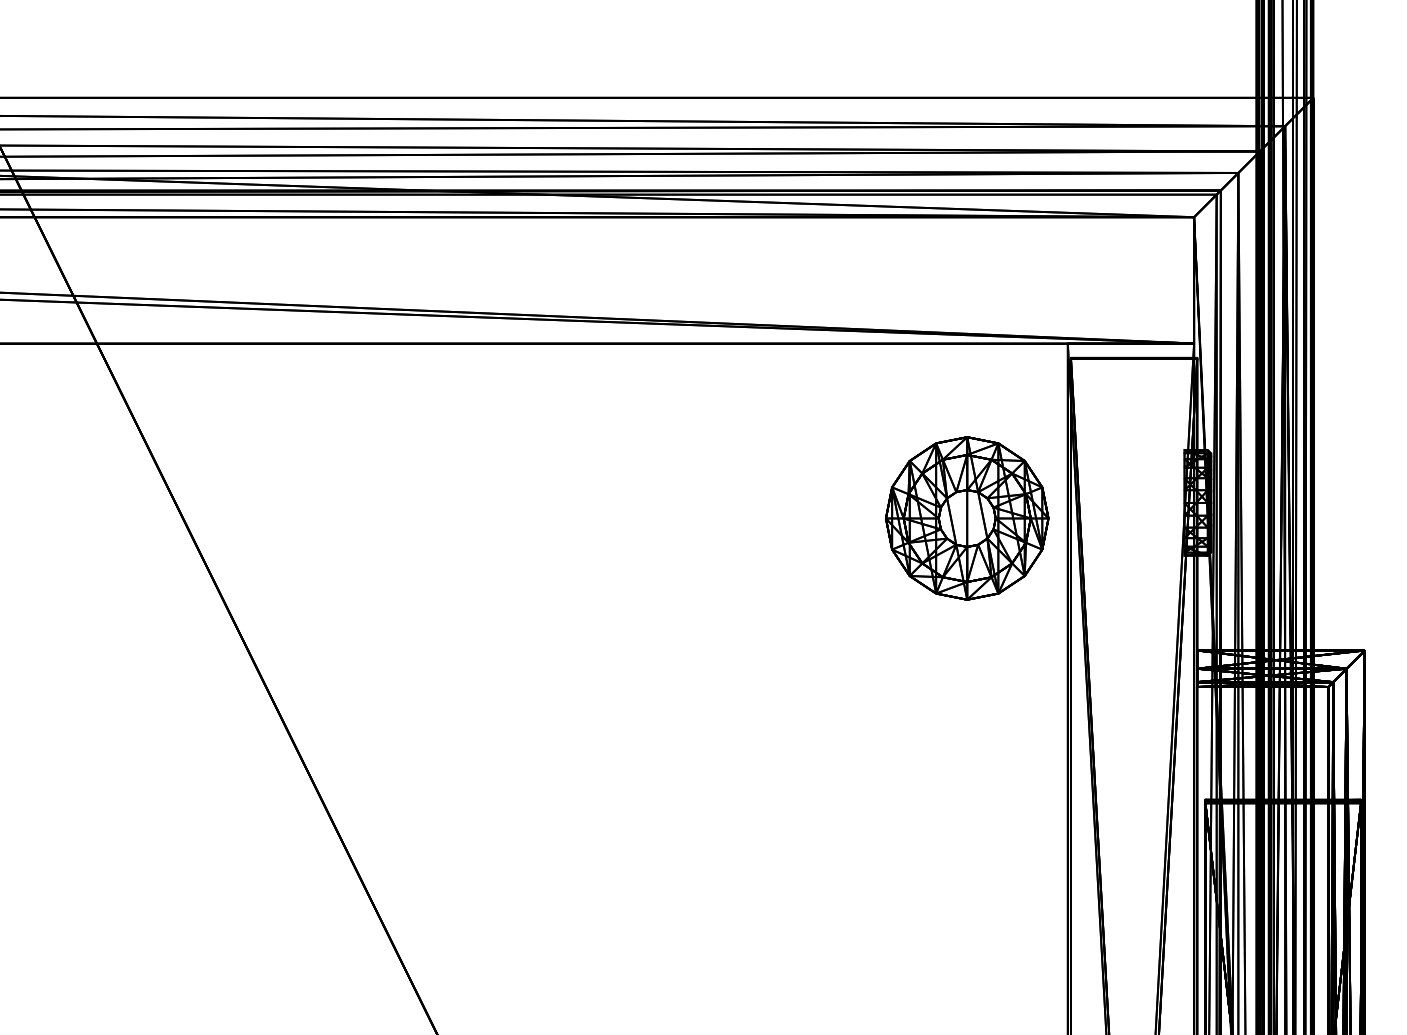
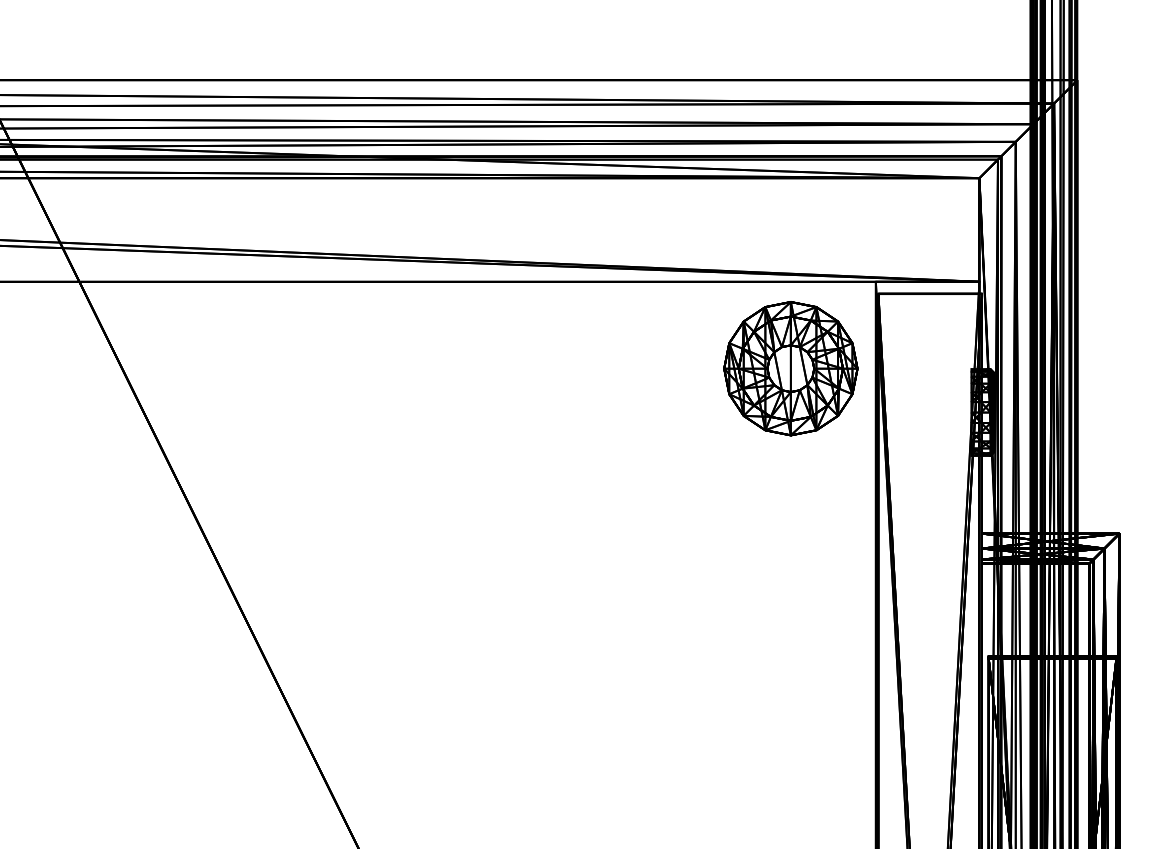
part: (967, 518) -> (791, 368), moved

